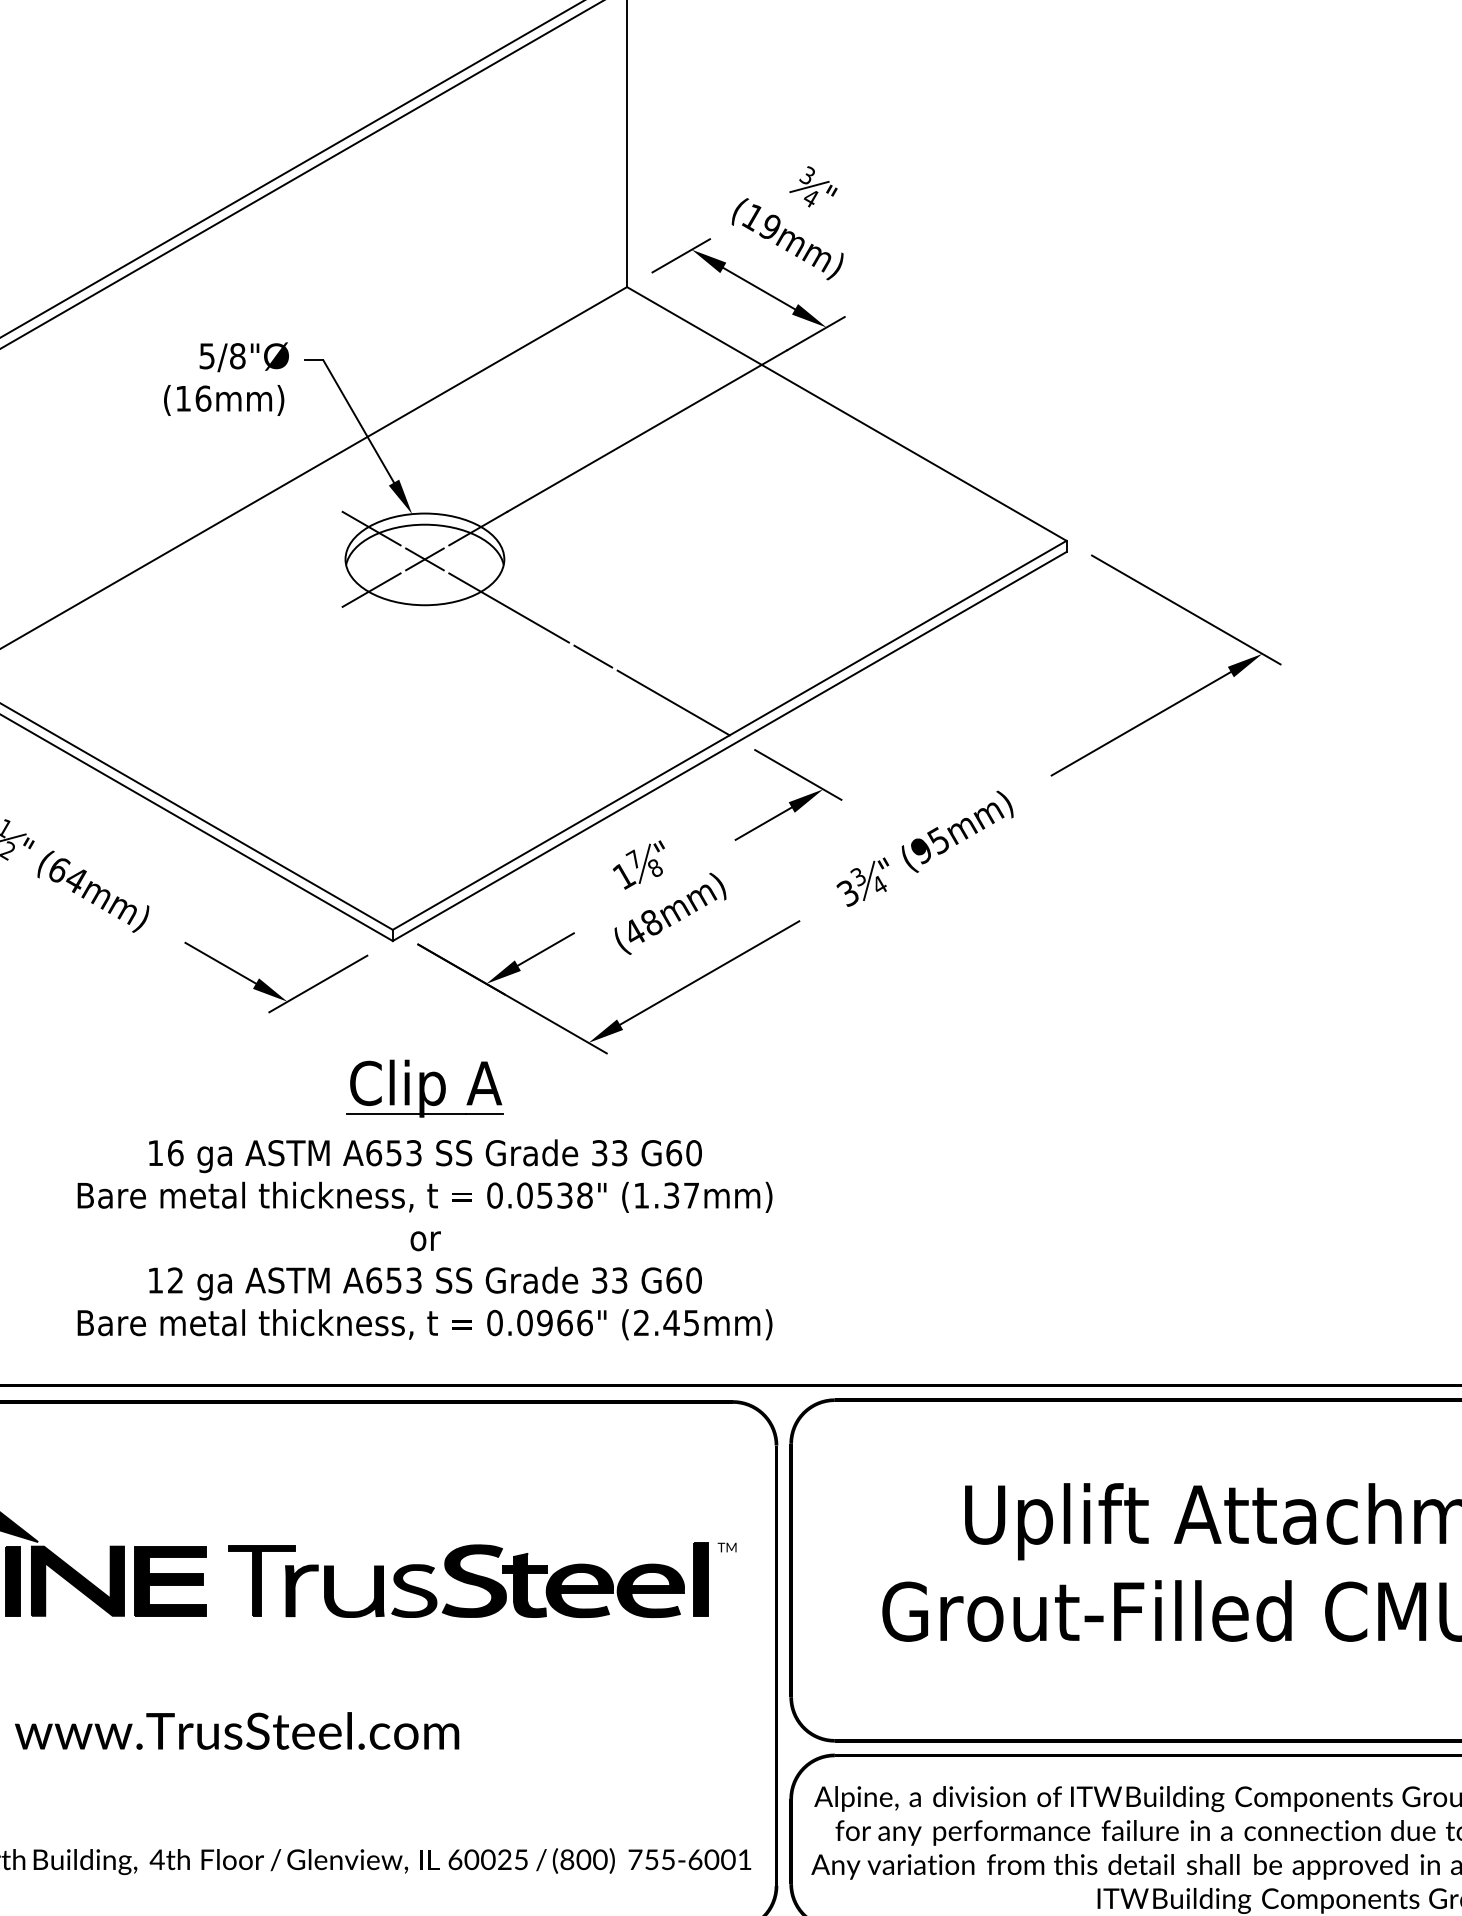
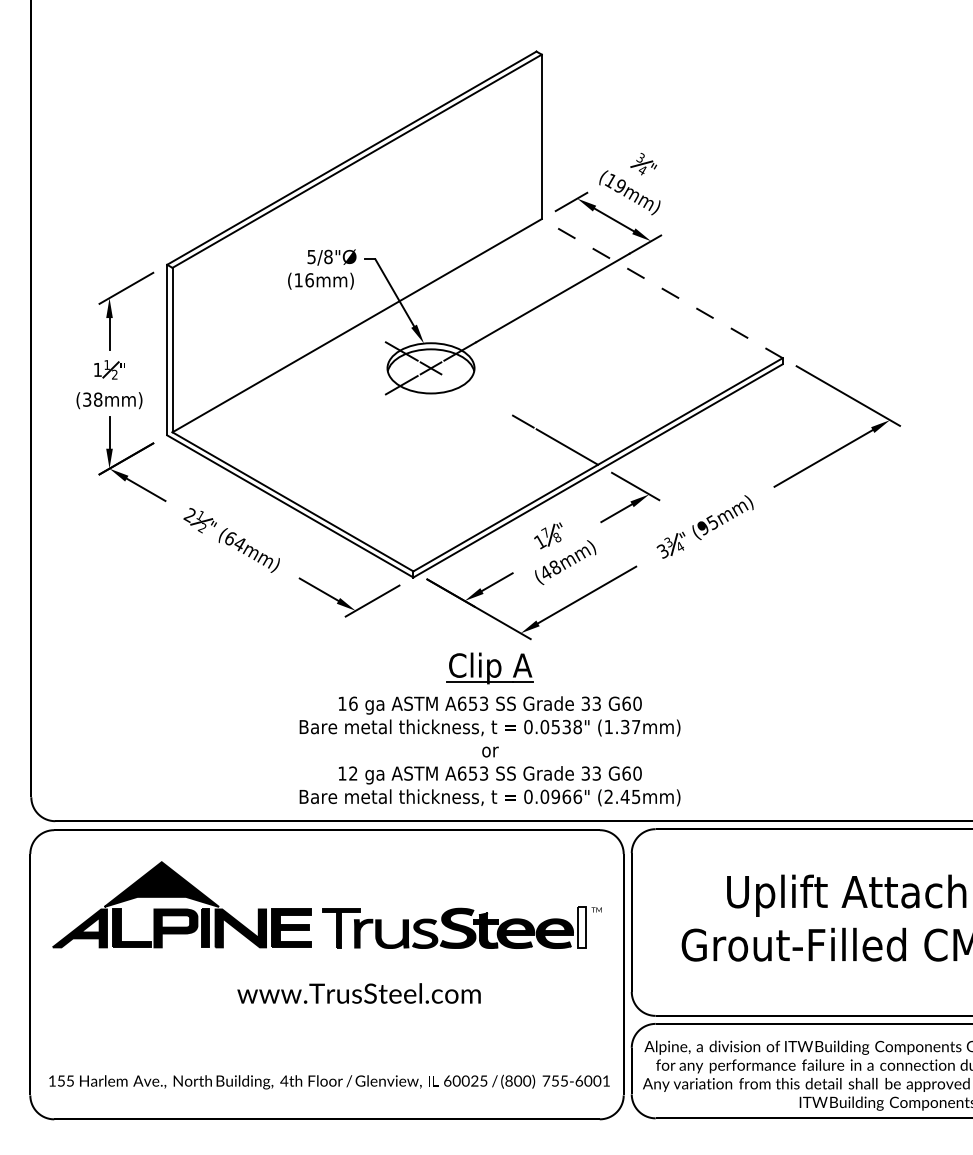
line: (845, 413) -> (661, 288), solid -> dashed
line: (507, 607) -> (476, 394), removed
part: (423, 1200) -> (489, 729), moved
fill: (701, 1579) -> (582, 927), removed
text: (236, 1730) -> (358, 993), moved

